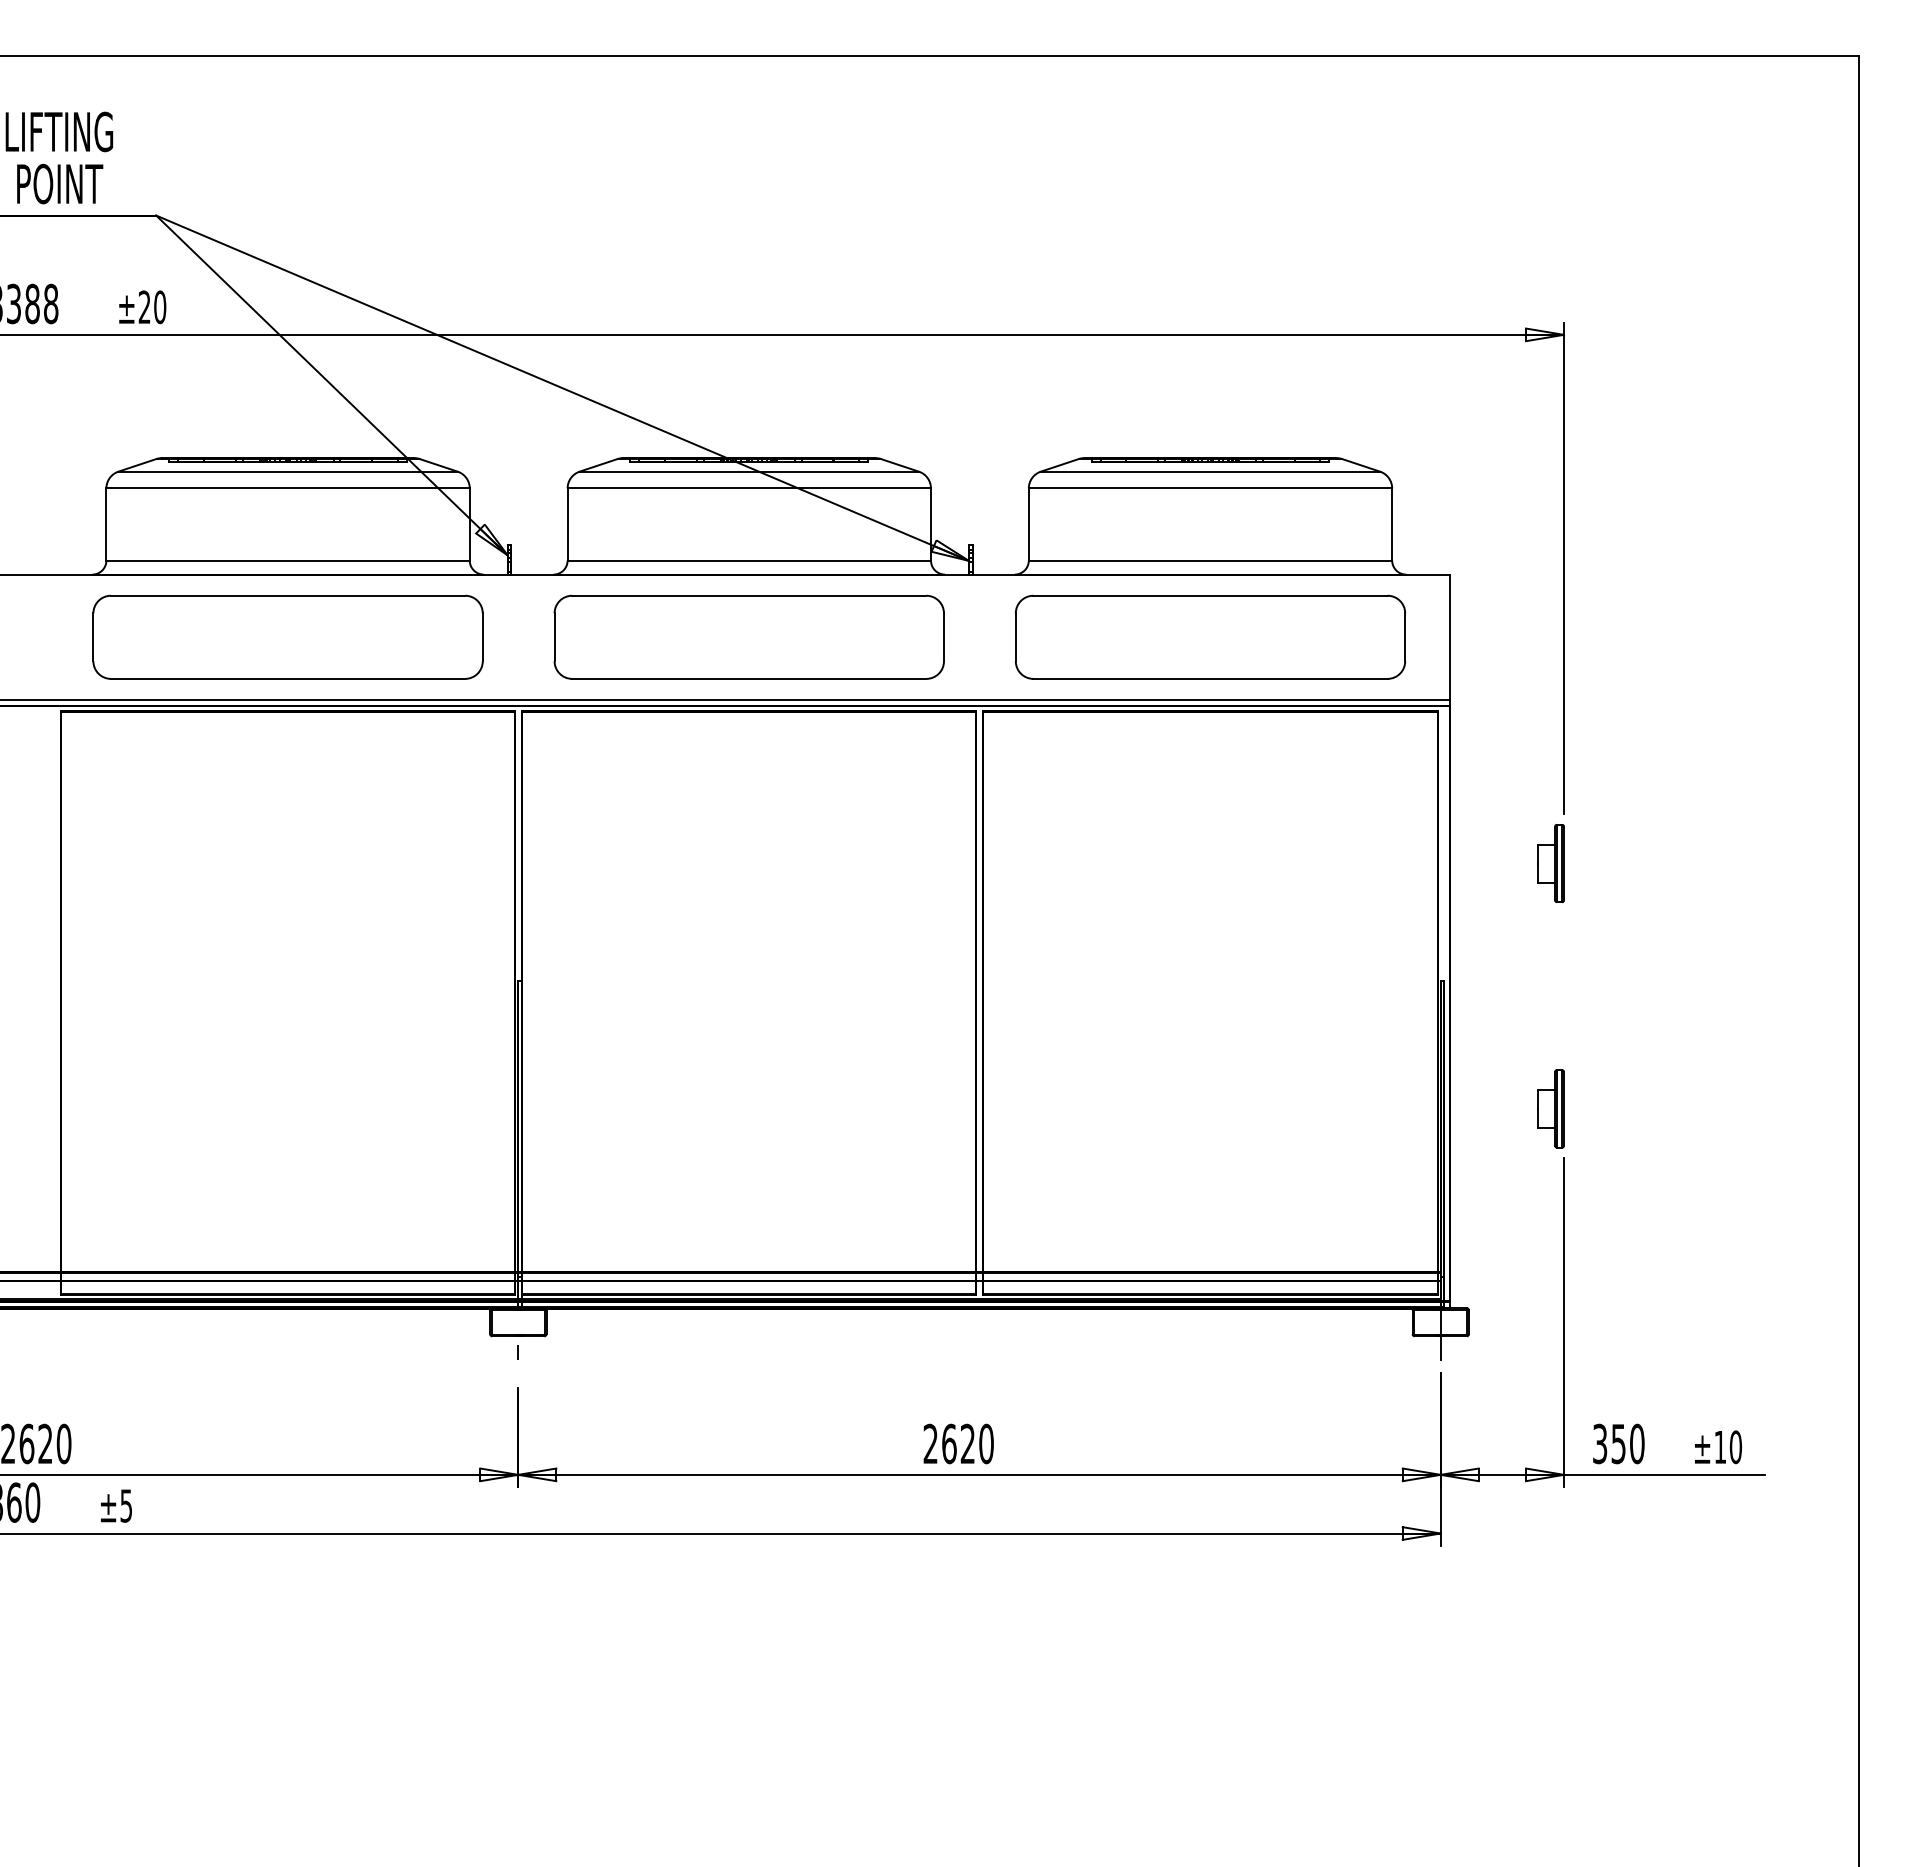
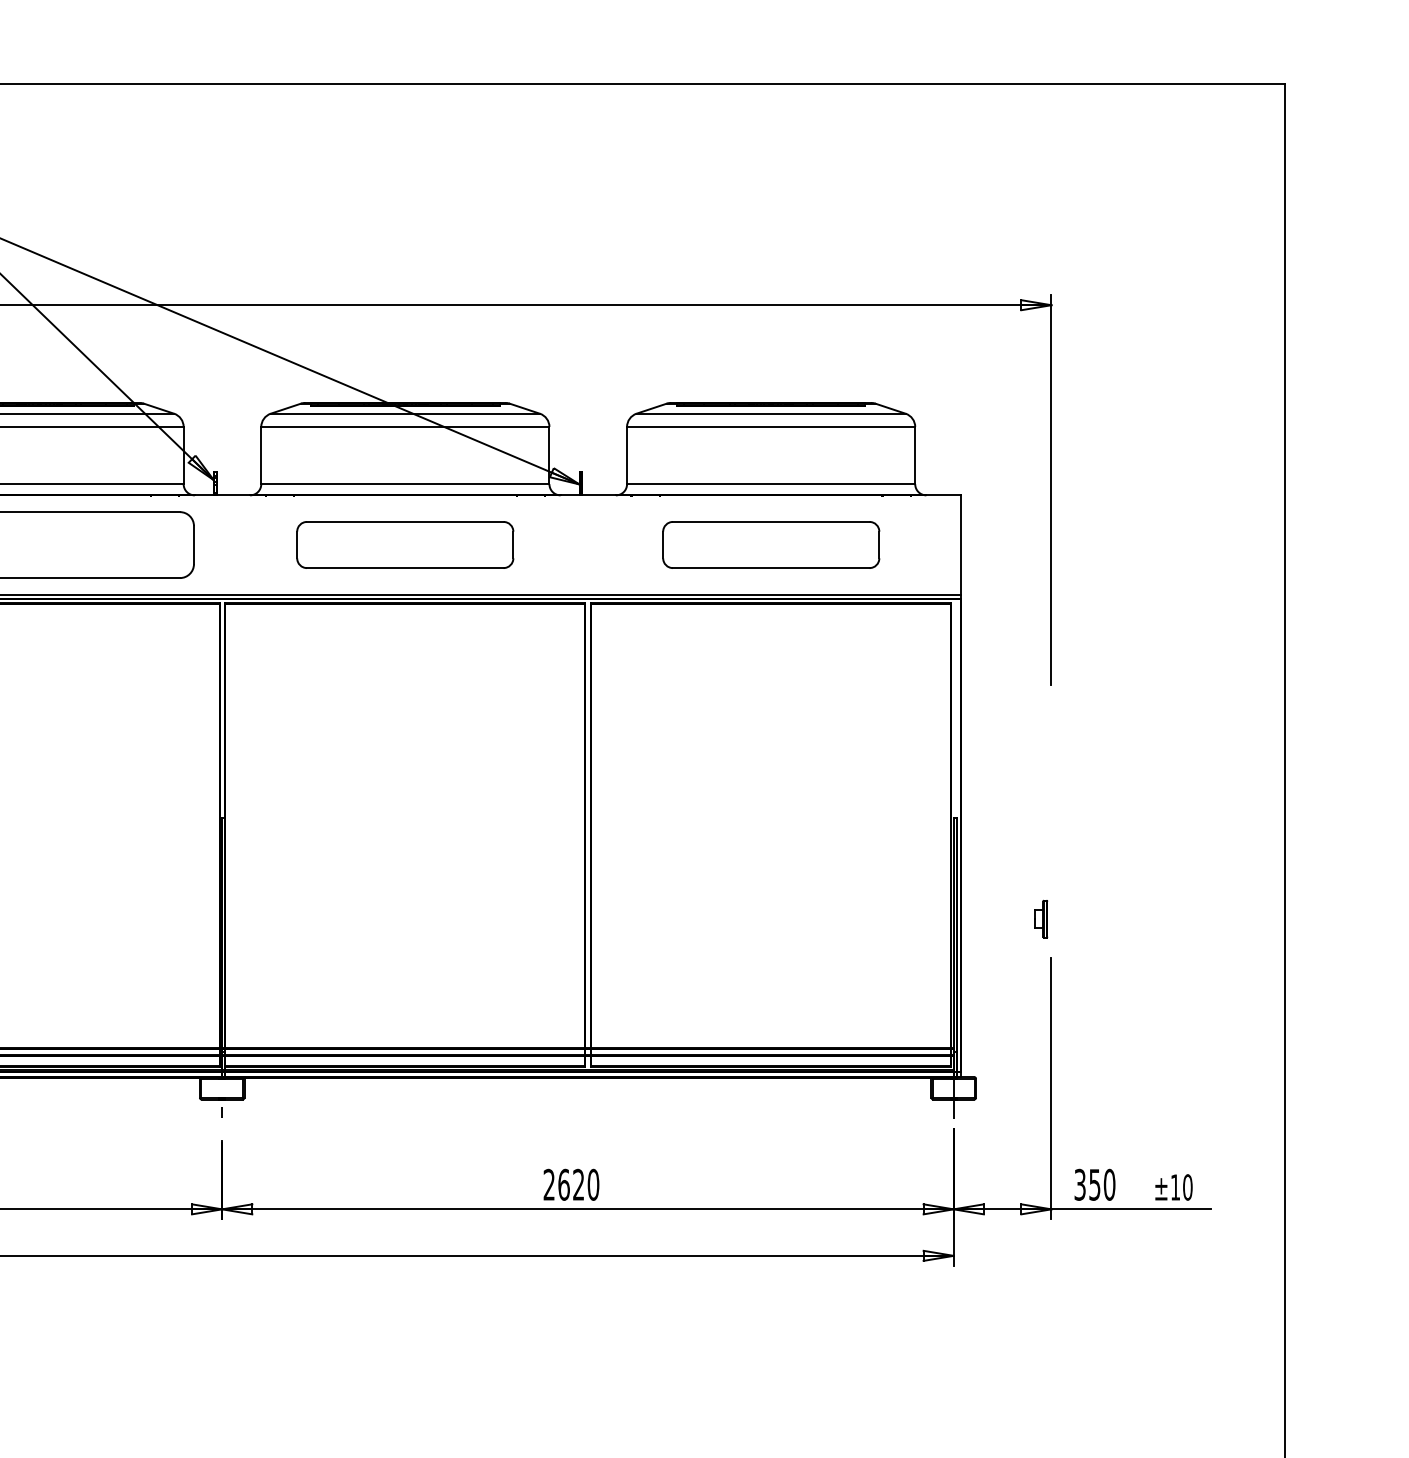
part: (748, 636) -> (404, 544), size x0.7
part: (1210, 636) -> (771, 544), size x0.7
part: (1550, 863) -> (1040, 724), removed
part: (1550, 1108) -> (1040, 918), size x0.6

